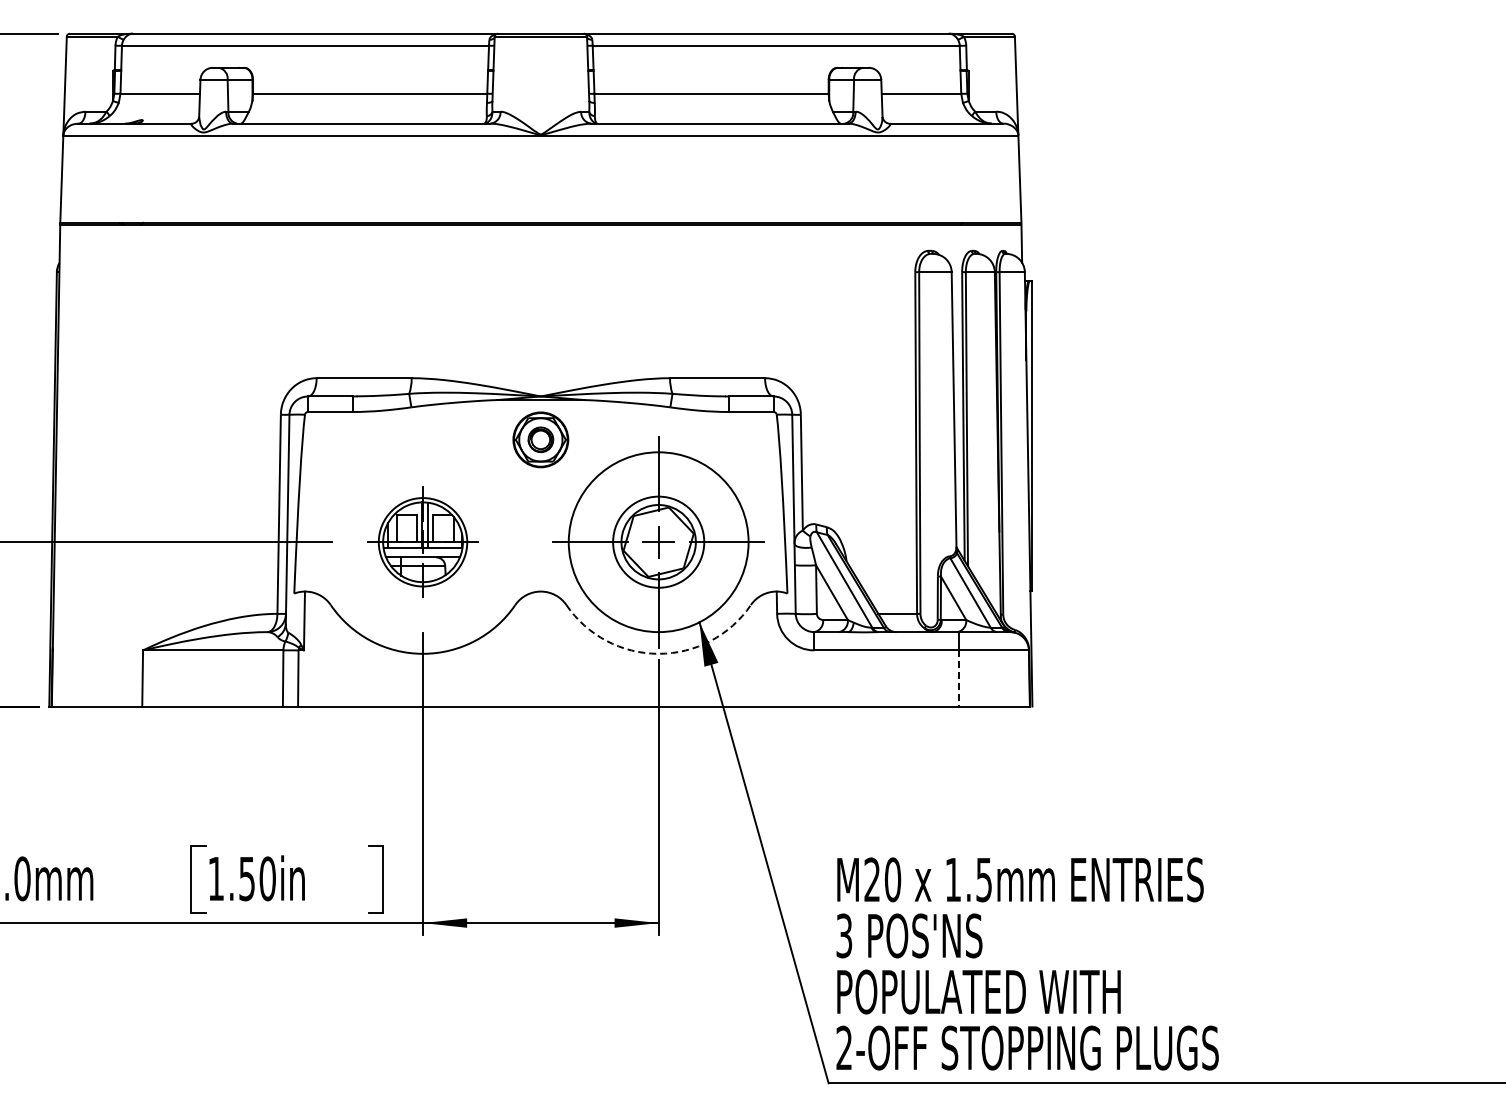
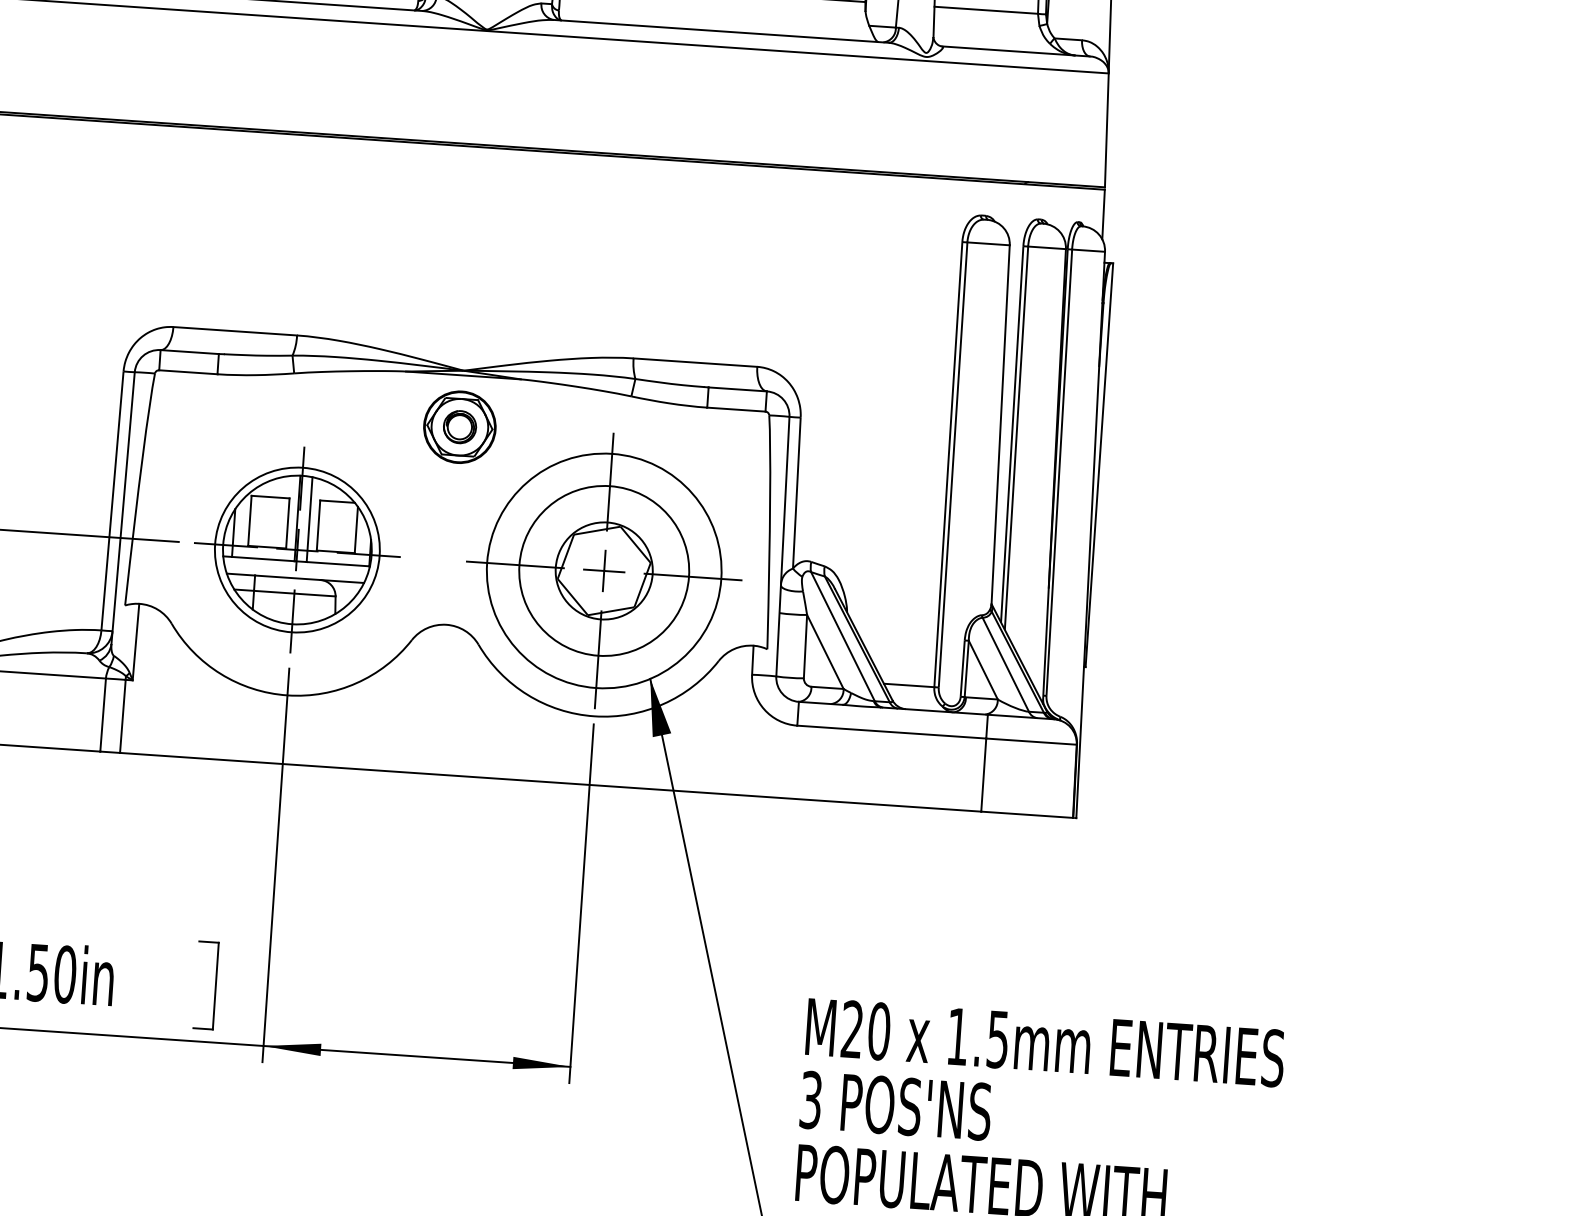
part: (422, 542) -> (296, 550), size x1.43
circle: (658, 542) -> (603, 571), size x1.43
arc: (658, 653) -> (594, 715), dashed -> solid
line: (959, 678) -> (983, 775), dashed -> solid

